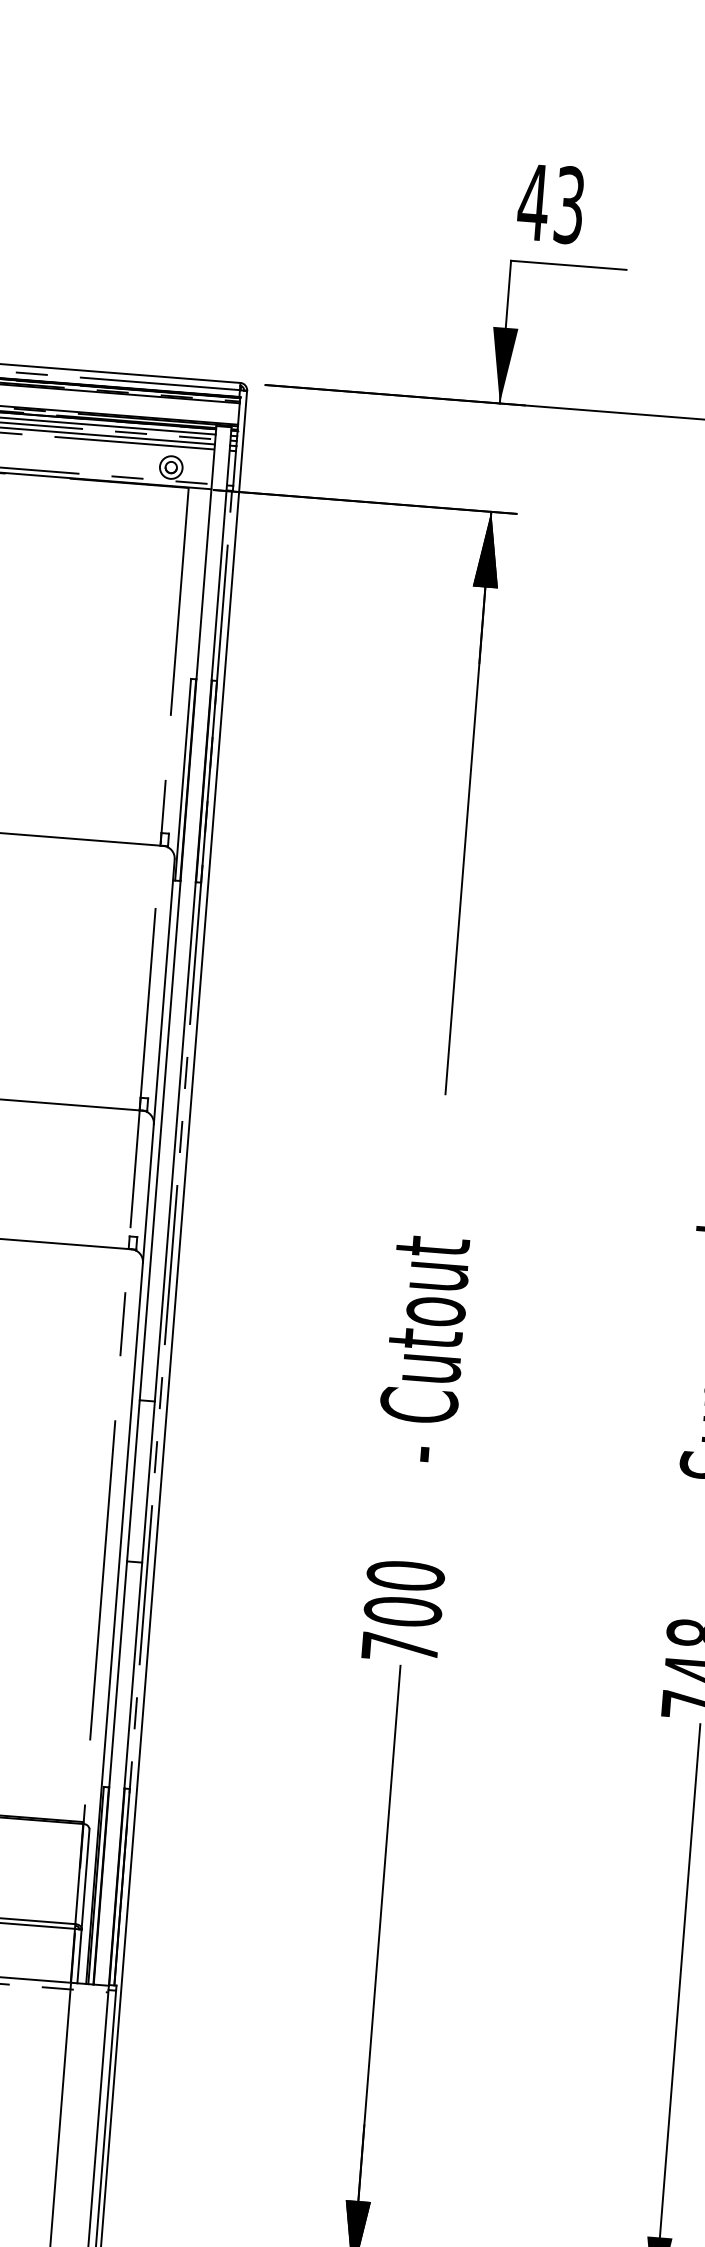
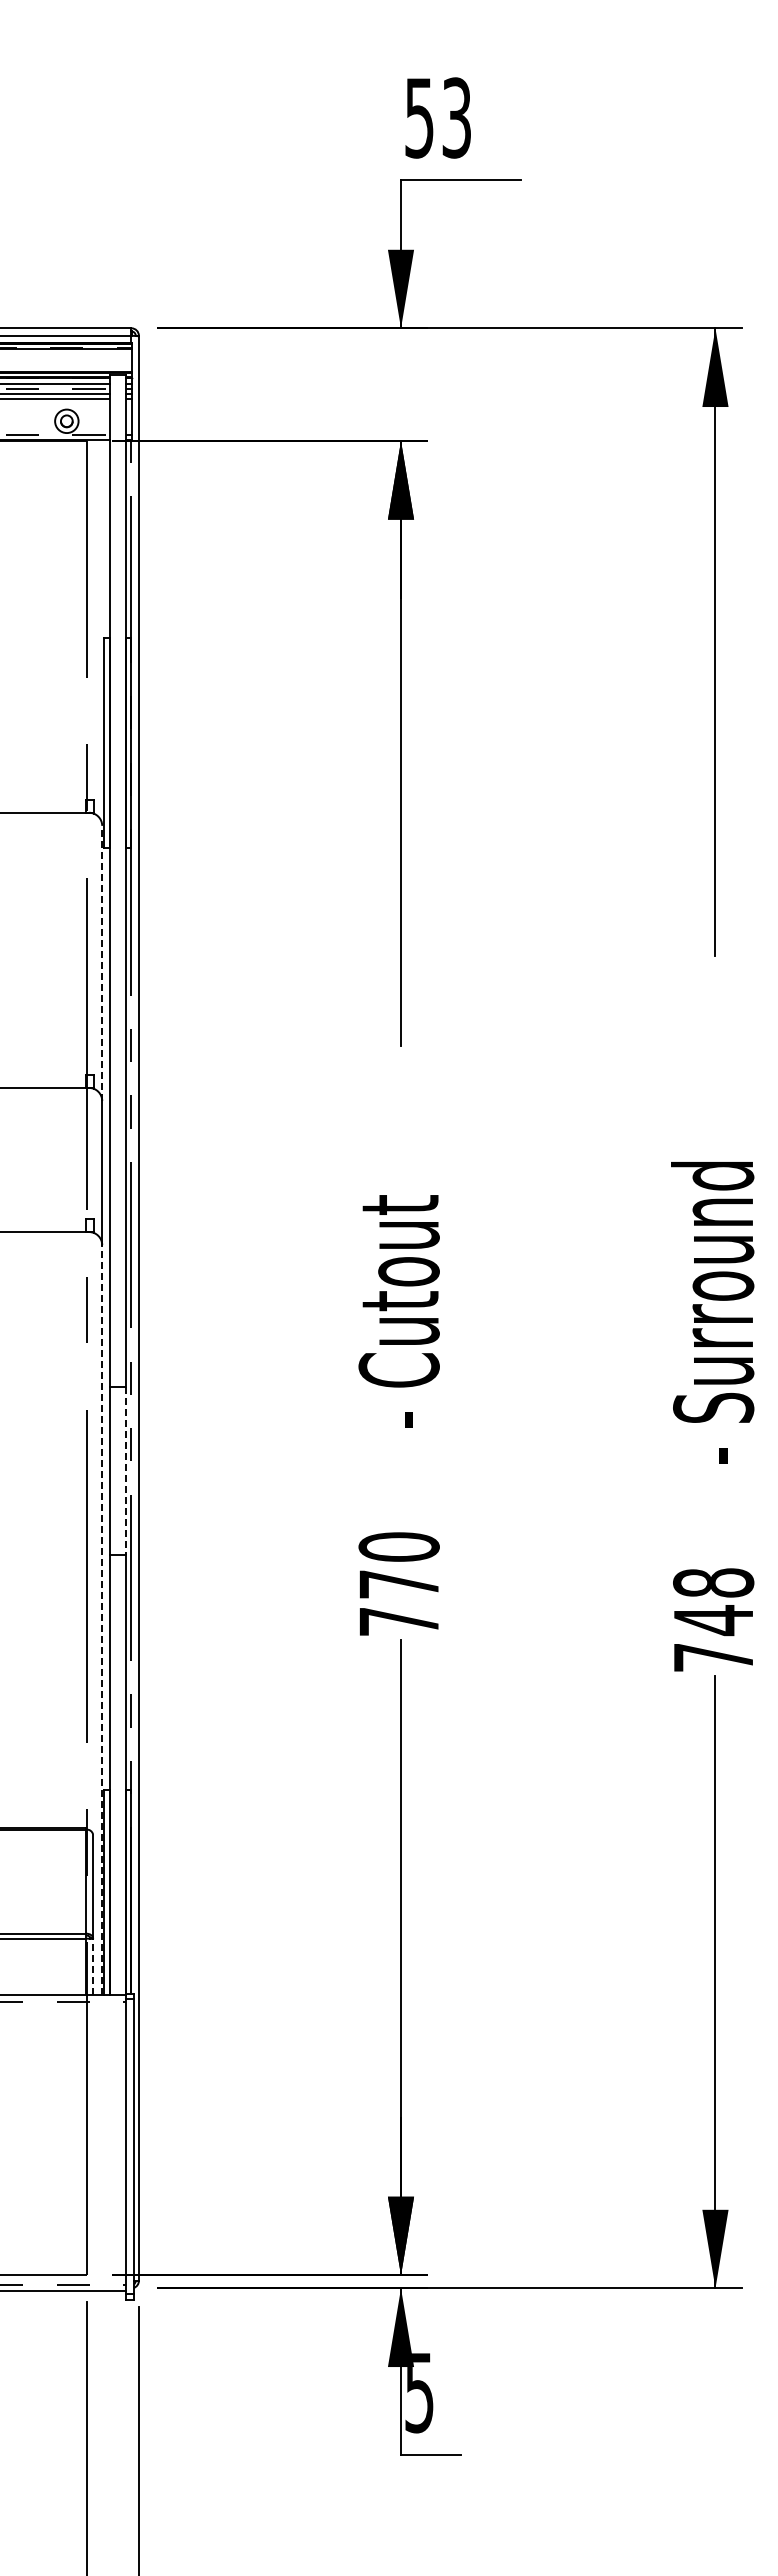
text: (532, 202) -> (418, 118), 43 -> 53
line: (164, 991) -> (102, 963), solid -> dashed
line: (148, 1482) -> (125, 1471), solid -> dashed
text: (402, 1611) -> (398, 1584), 700 -> 770
line: (114, 1623) -> (102, 1619), solid -> dashed
line: (79, 1956) -> (93, 1966), solid -> dashed

